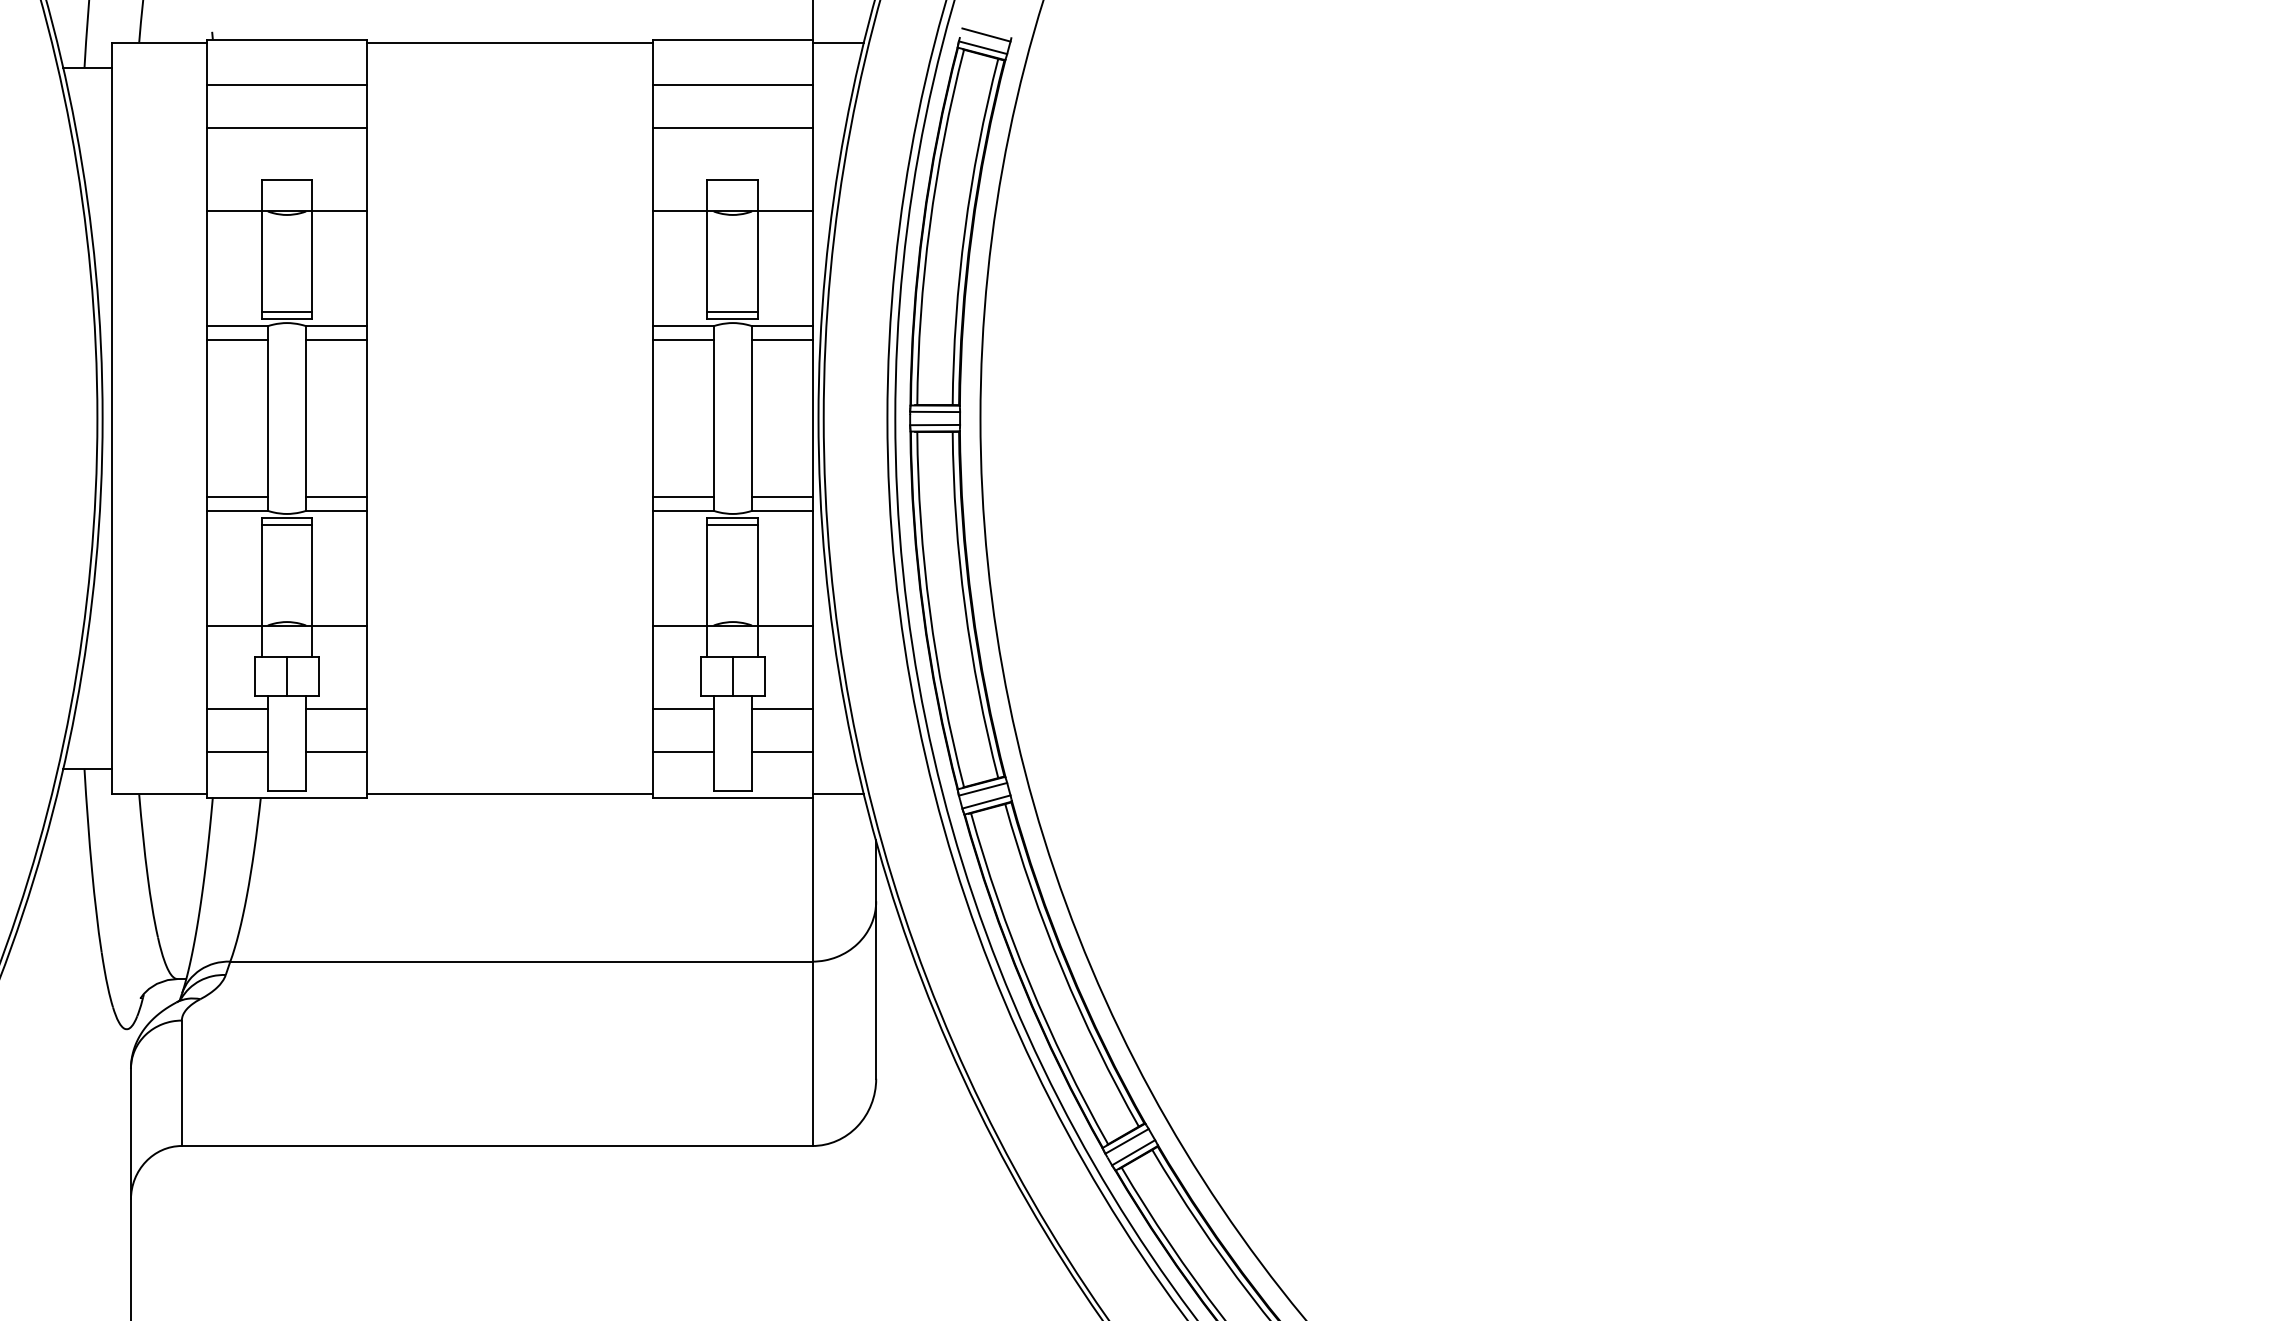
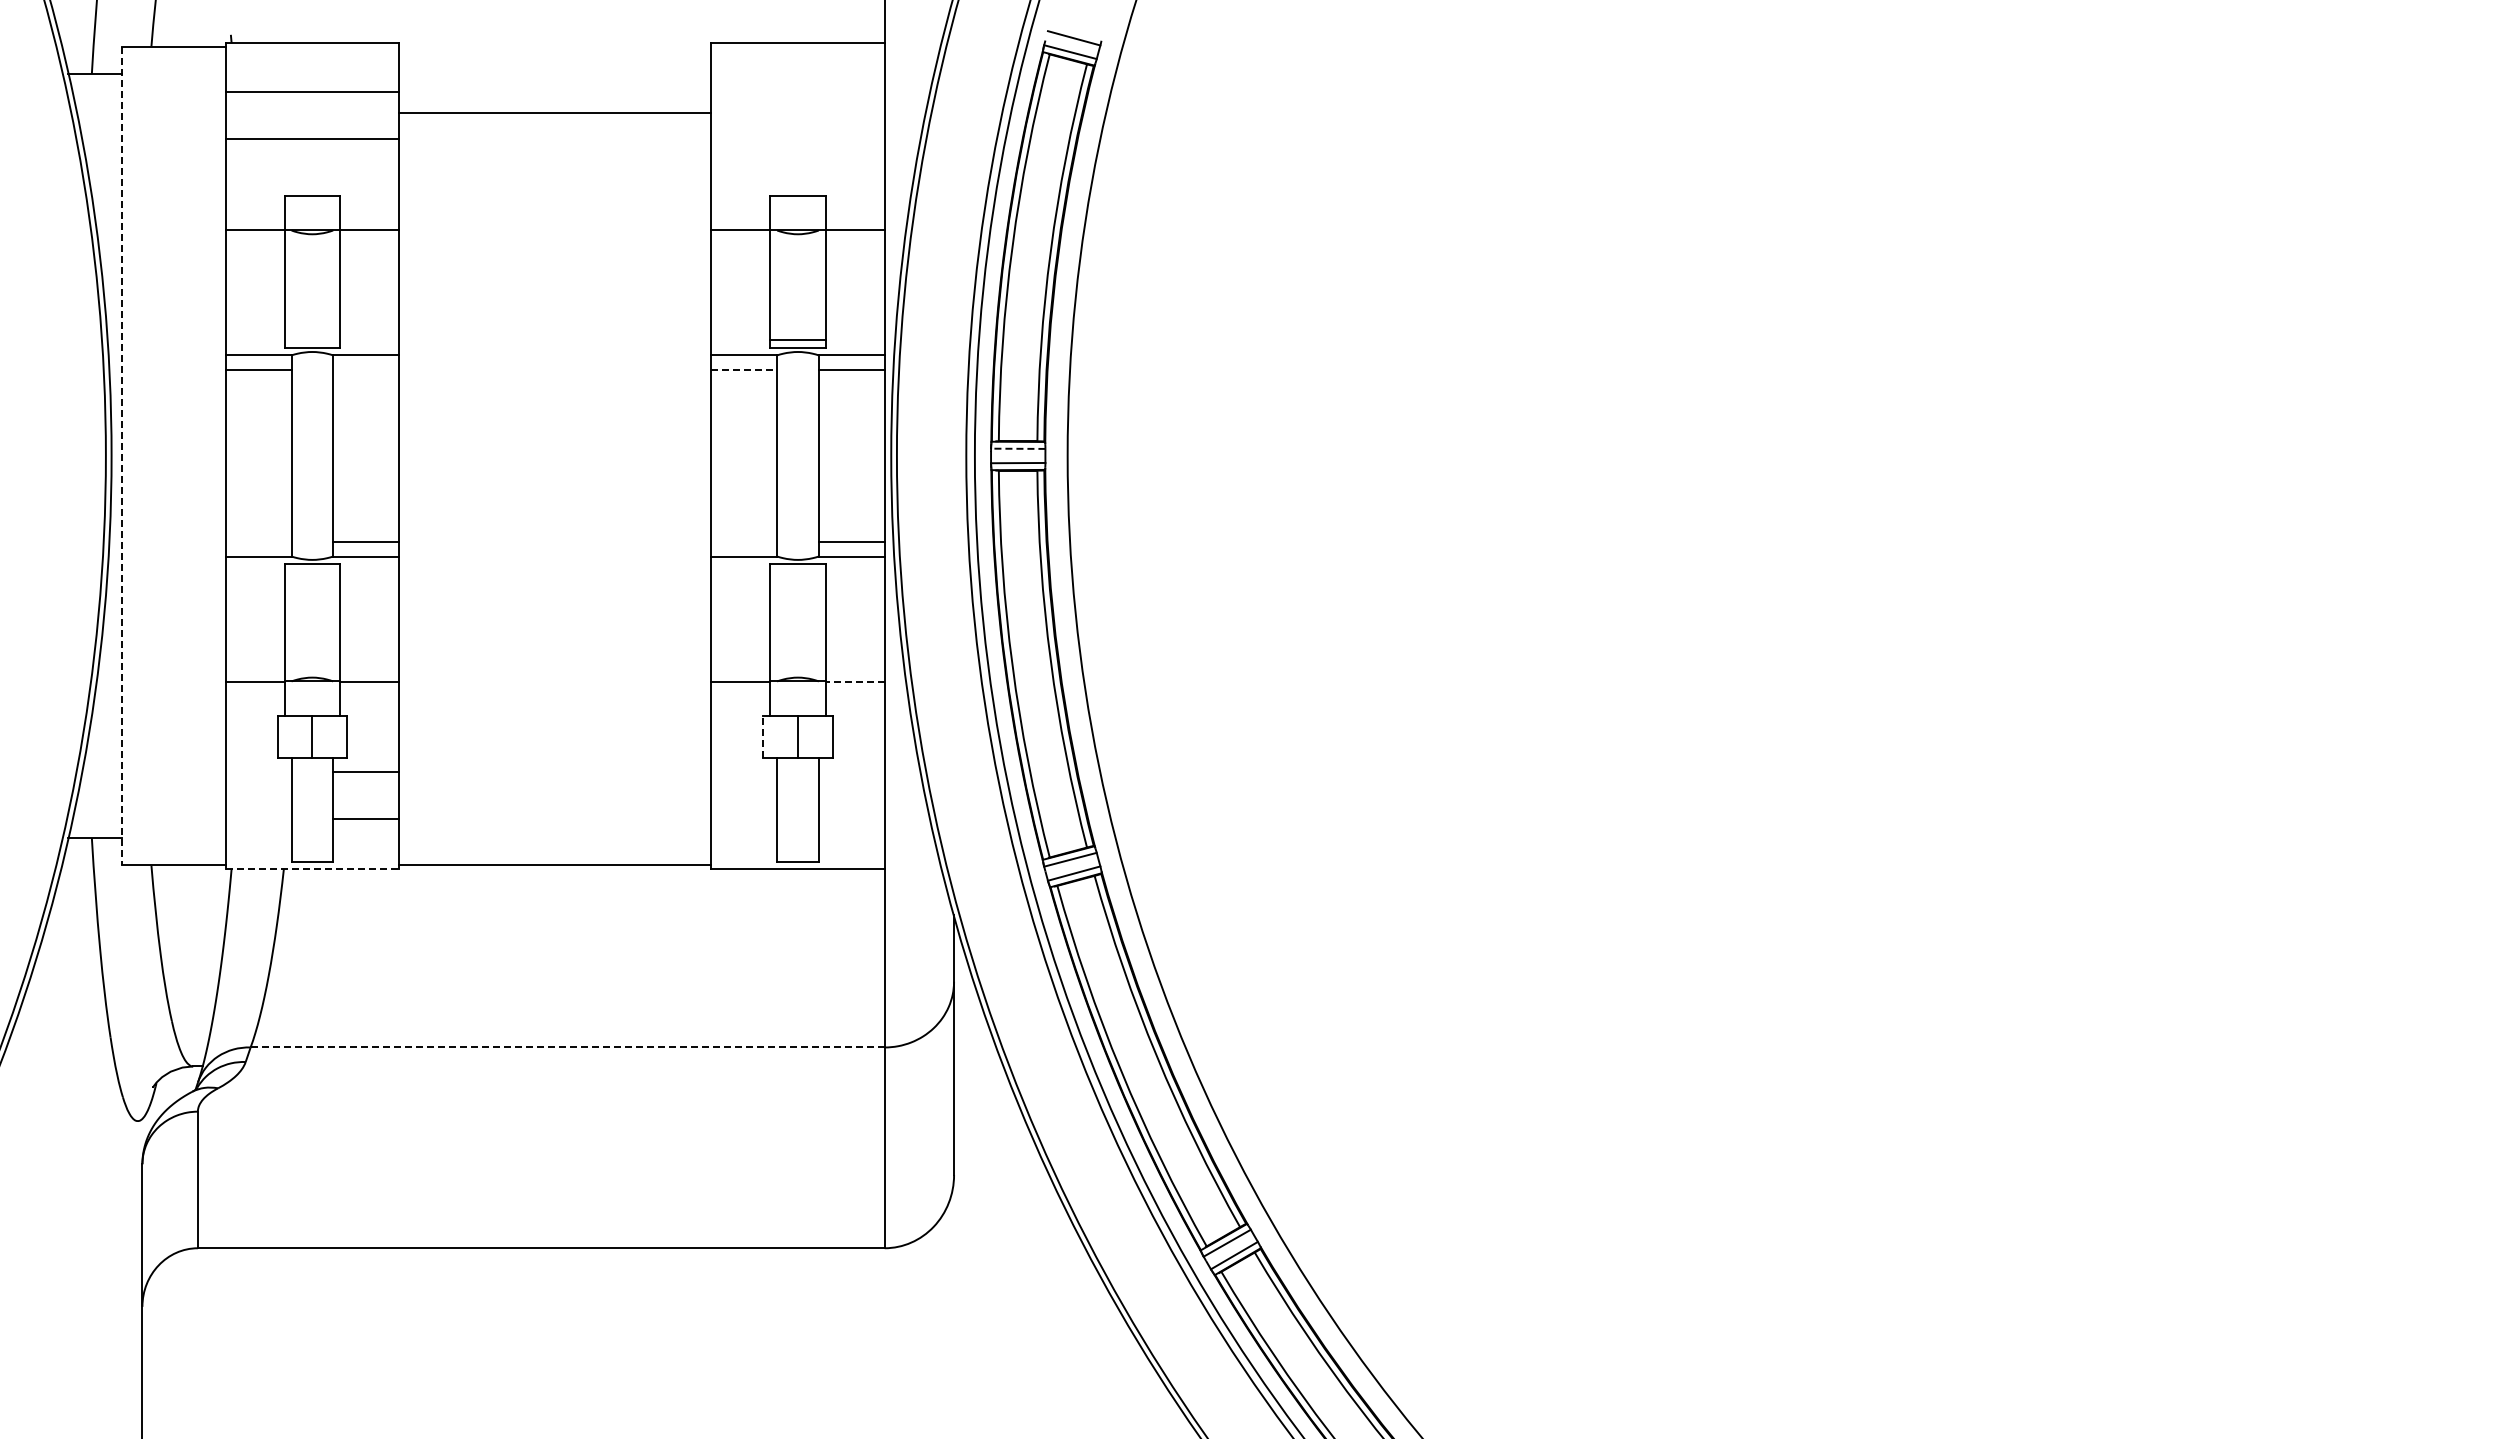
line: (510, 42) -> (555, 112), moved
line: (838, 42) -> (912, 46), removed
line: (732, 84) -> (797, 92), removed
line: (732, 127) -> (797, 139), removed
line: (287, 312) -> (312, 340), removed
line: (336, 340) -> (366, 370), removed
line: (683, 340) -> (744, 370), solid -> dashed
line: (934, 411) -> (1017, 448), solid -> dashed
line: (111, 419) -> (121, 456), solid -> dashed
line: (237, 497) -> (258, 541), removed
line: (683, 497) -> (744, 541), removed
line: (287, 524) -> (312, 571), removed
line: (732, 524) -> (797, 571), removed
line: (784, 626) -> (854, 682), solid -> dashed
line: (701, 676) -> (763, 736), solid -> dashed
line: (237, 709) -> (258, 772), removed
line: (683, 709) -> (744, 772), removed
line: (782, 709) -> (851, 772), removed
line: (237, 752) -> (258, 819), removed
line: (683, 752) -> (744, 819), removed
line: (782, 752) -> (851, 819), removed
line: (838, 794) -> (912, 865), removed
line: (287, 797) -> (312, 868), solid -> dashed
line: (522, 961) -> (568, 1047), solid -> dashed

